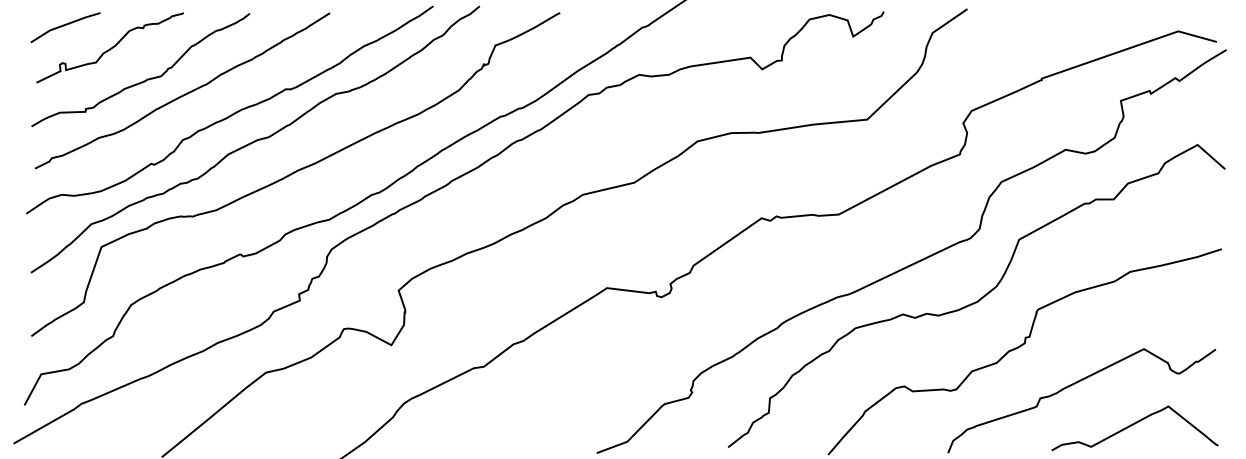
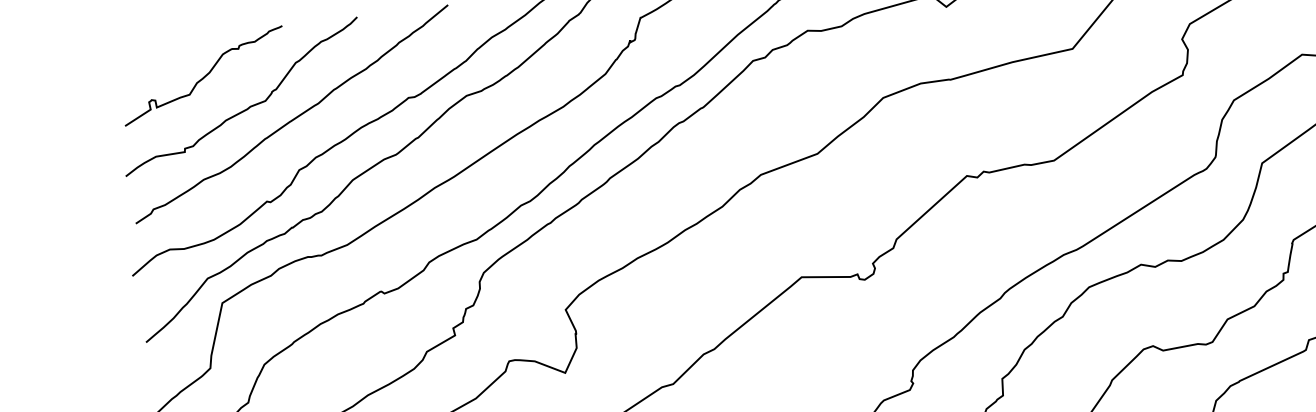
curve: (64, 26) -> (148, 58), removed

